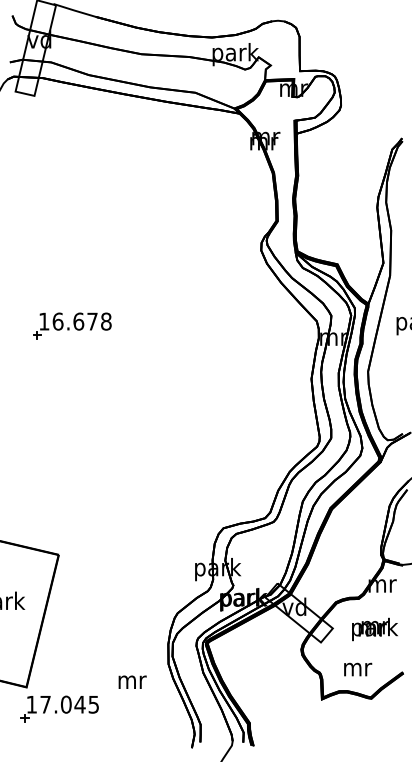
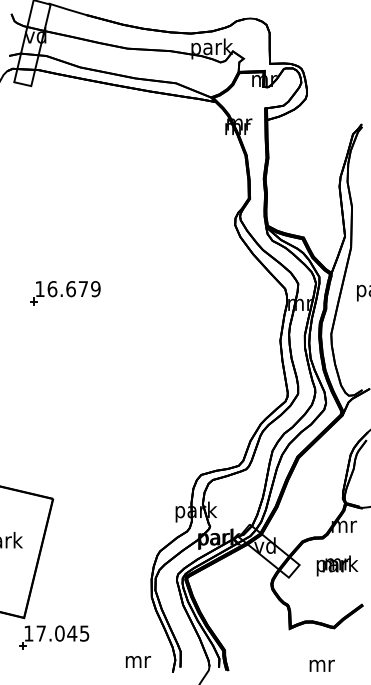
text: (105, 321) -> (95, 288), 16.678 -> 16.679
text: (358, 669) -> (322, 665), moved
text: (132, 681) -> (138, 661), moved

